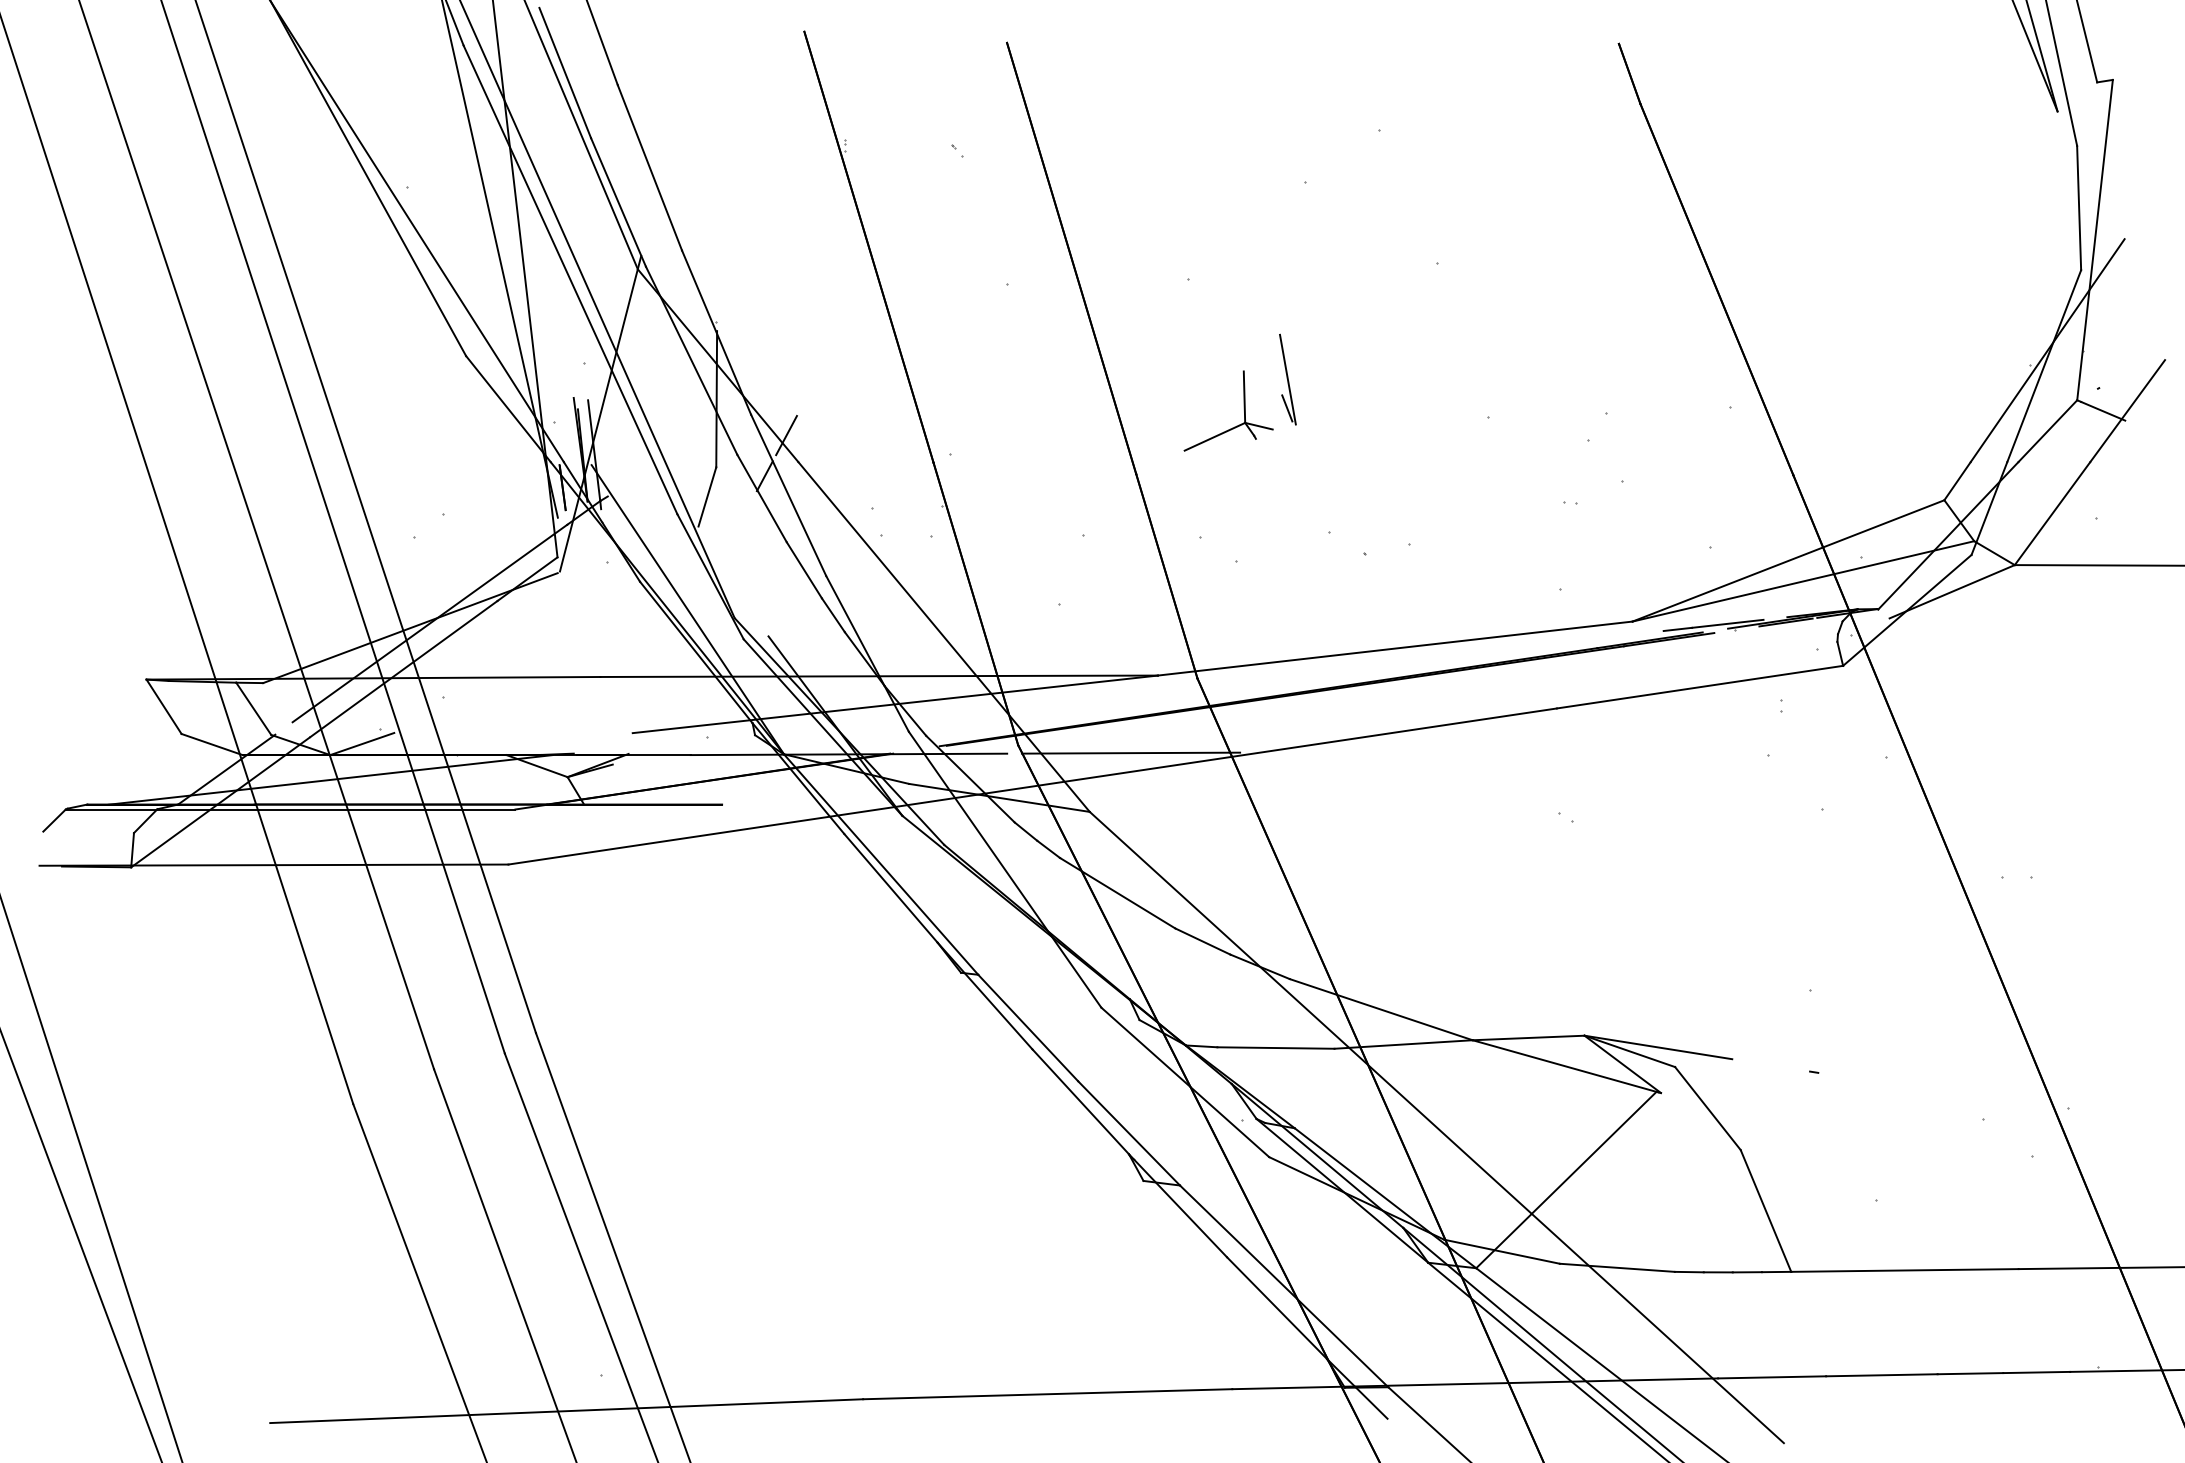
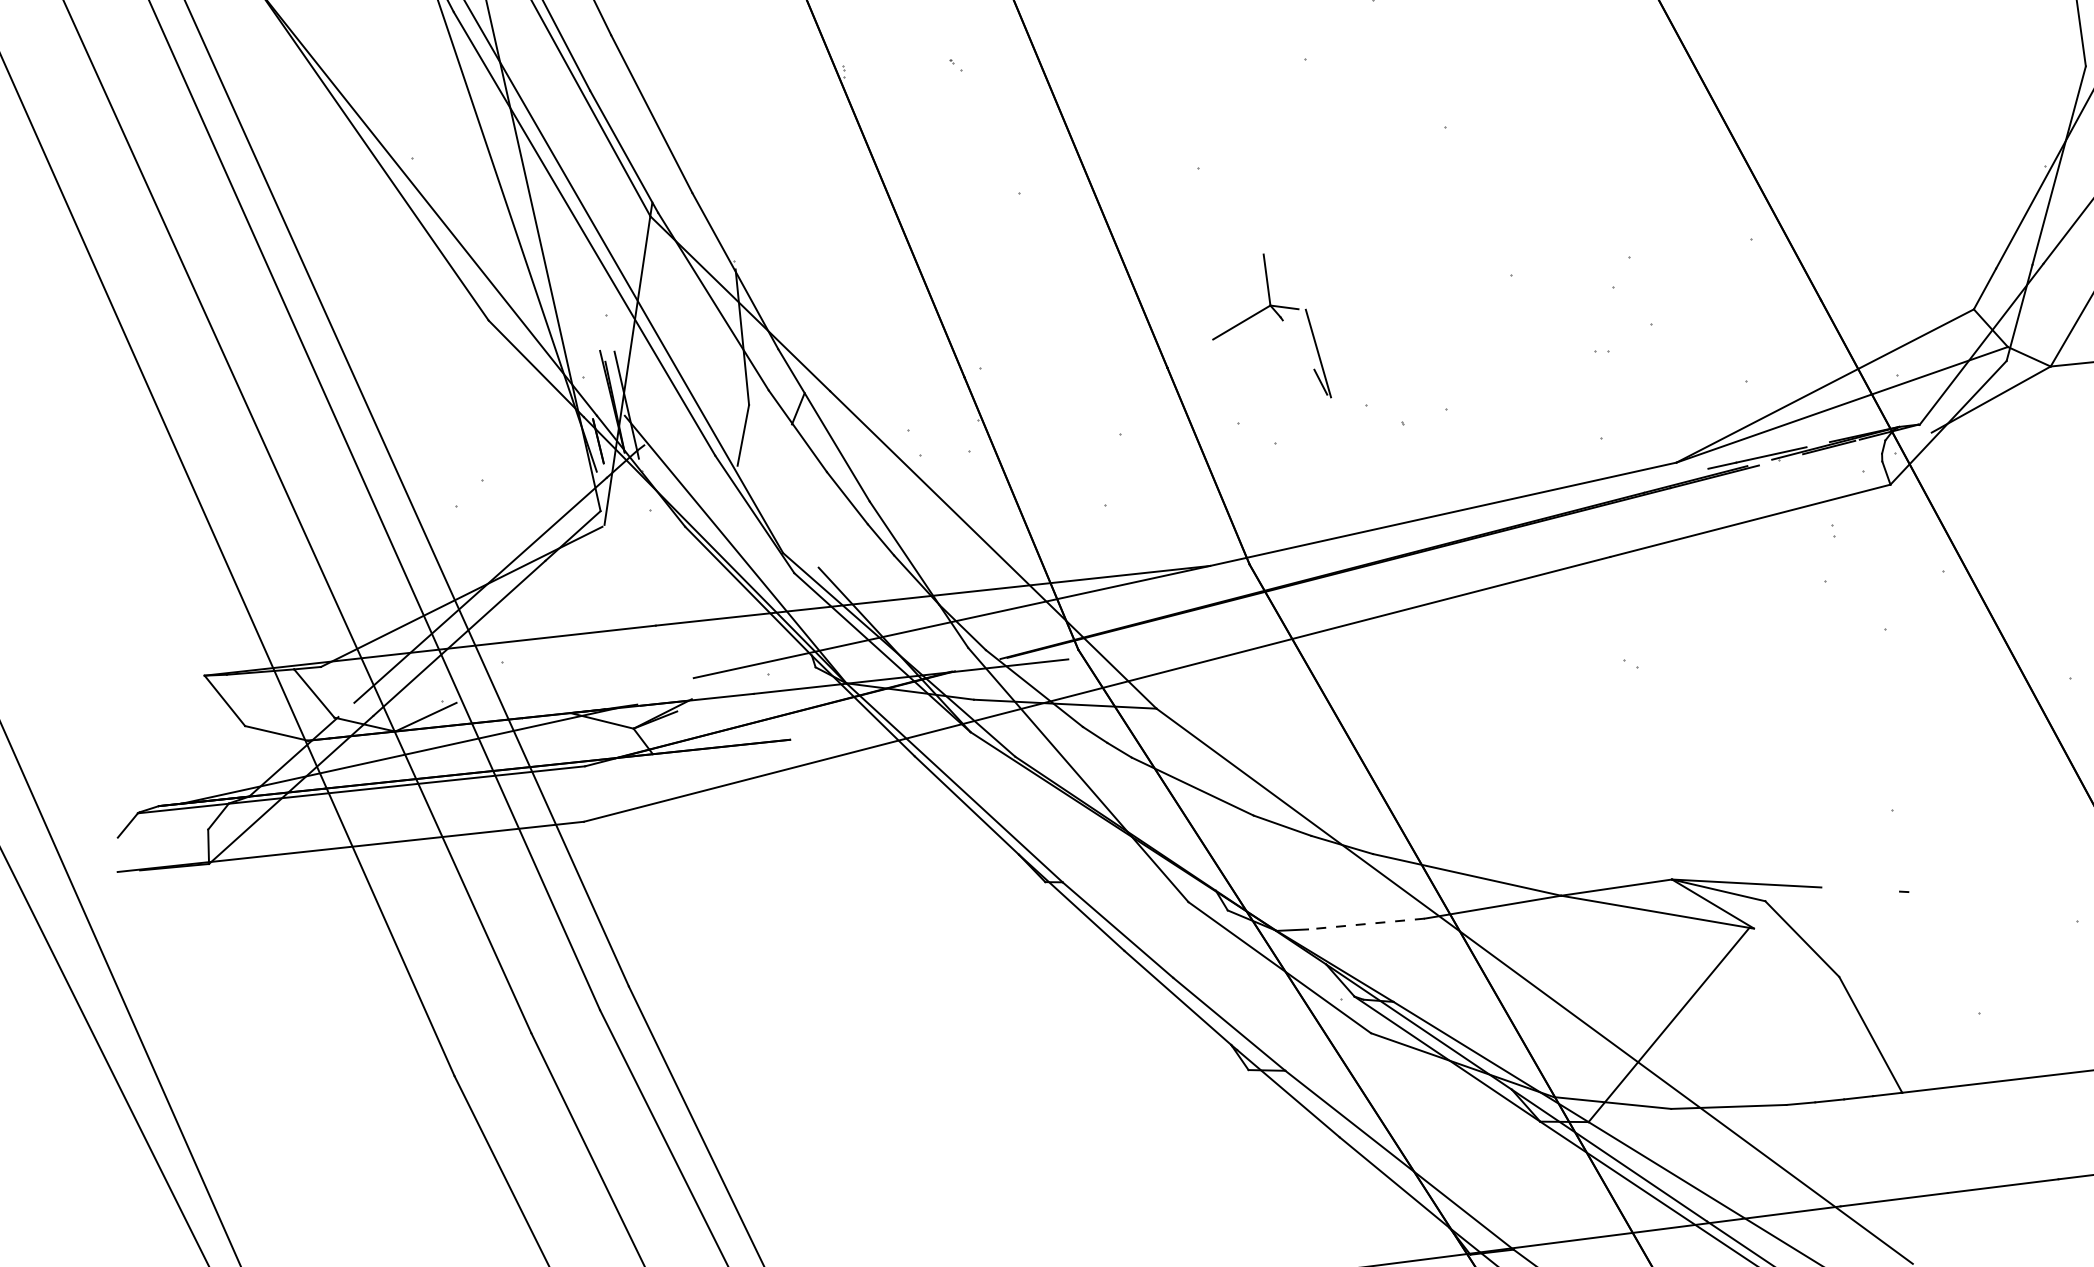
part: (1287, 379) -> (1318, 353), moved
line: (786, 435) -> (815, 366), removed
line: (1130, 752) -> (1190, 645), removed
line: (1275, 1048) -> (1365, 924), solid -> dashed

